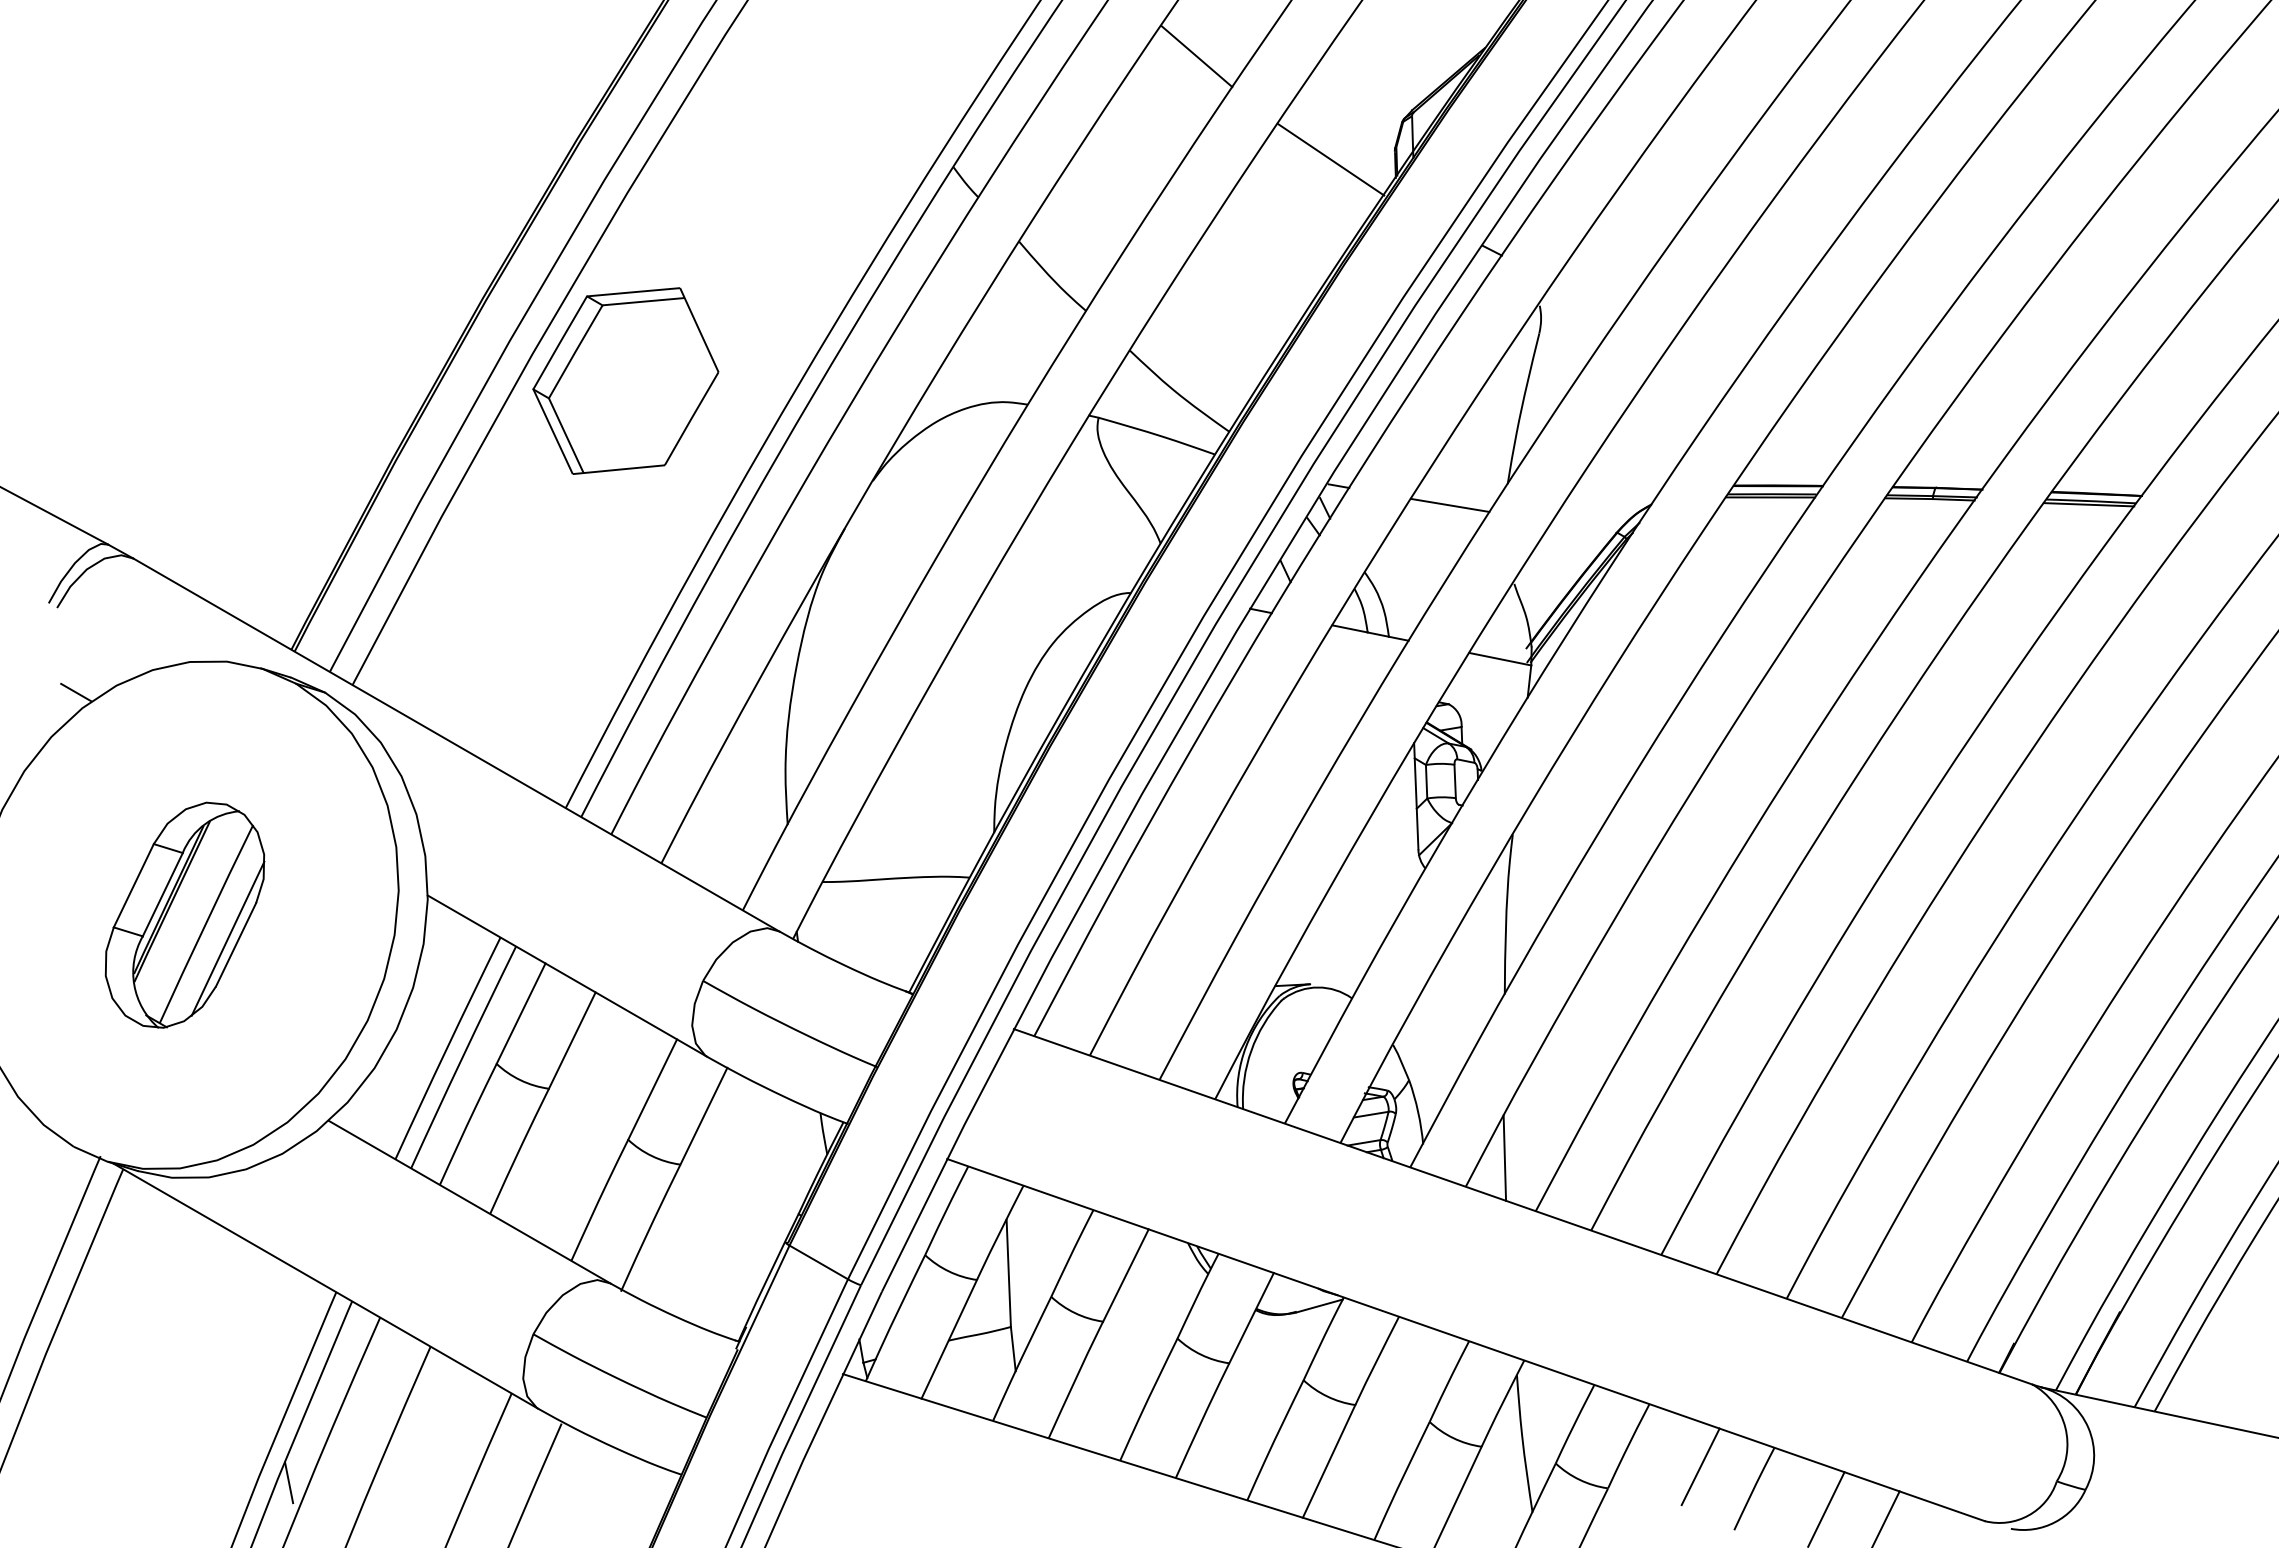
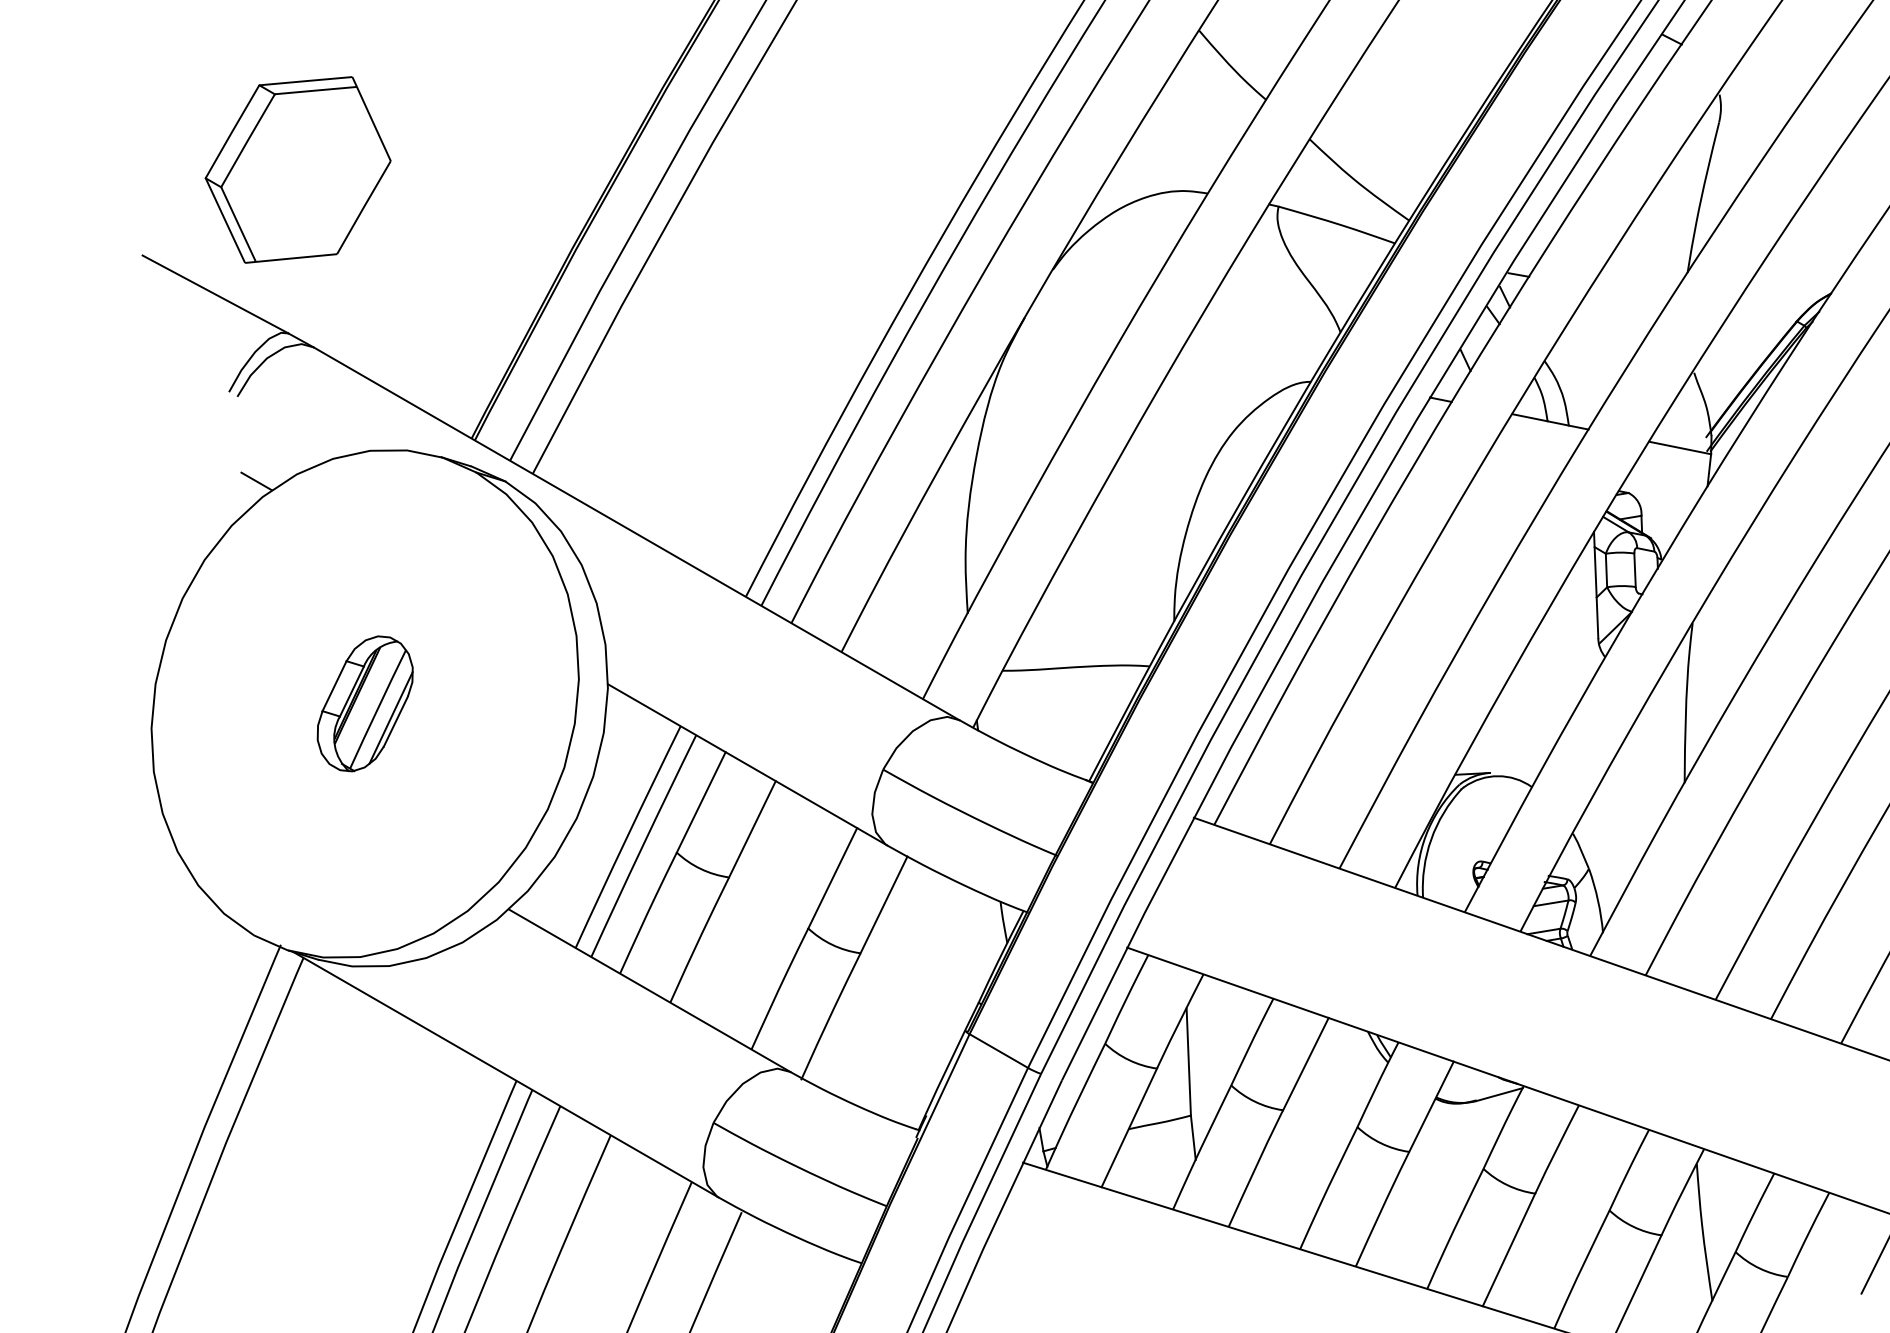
part: (625, 380) -> (297, 169), moved
line: (1449, 504) -> (1629, 293), removed
part: (184, 914) -> (364, 703), size x0.6
line: (1504, 1157) -> (1684, 946), removed
line: (289, 1482) -> (469, 1271), removed

